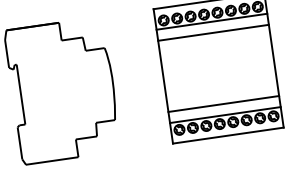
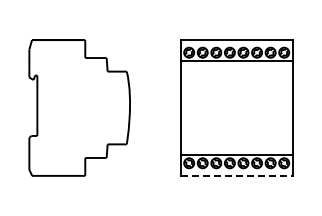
line: (213, 33) -> (236, 72), removed
line: (223, 103) -> (236, 143), removed
line: (228, 135) -> (236, 175), solid -> dashed

